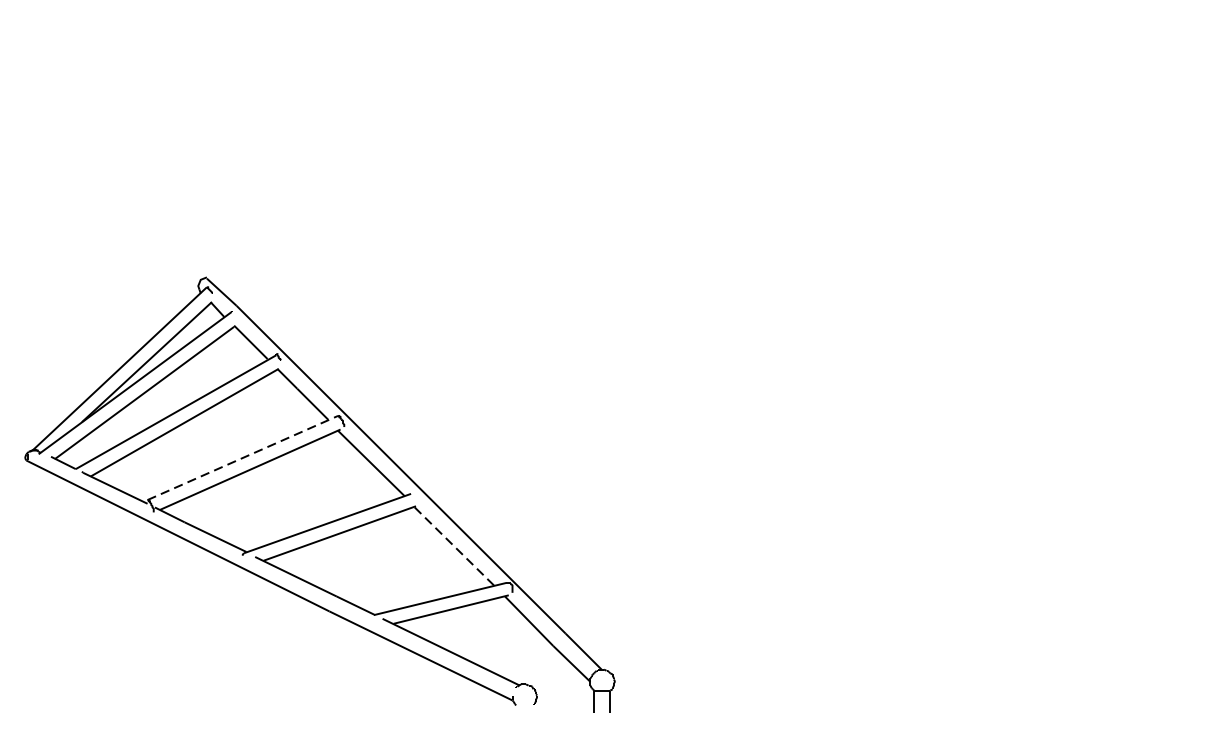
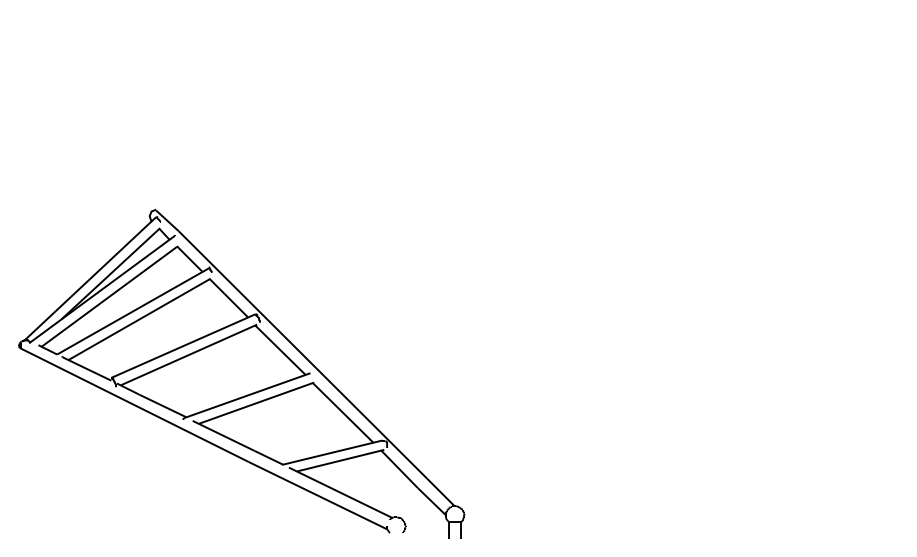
line: (243, 458) -> (183, 346), dashed -> solid
line: (454, 545) -> (343, 412), dashed -> solid

